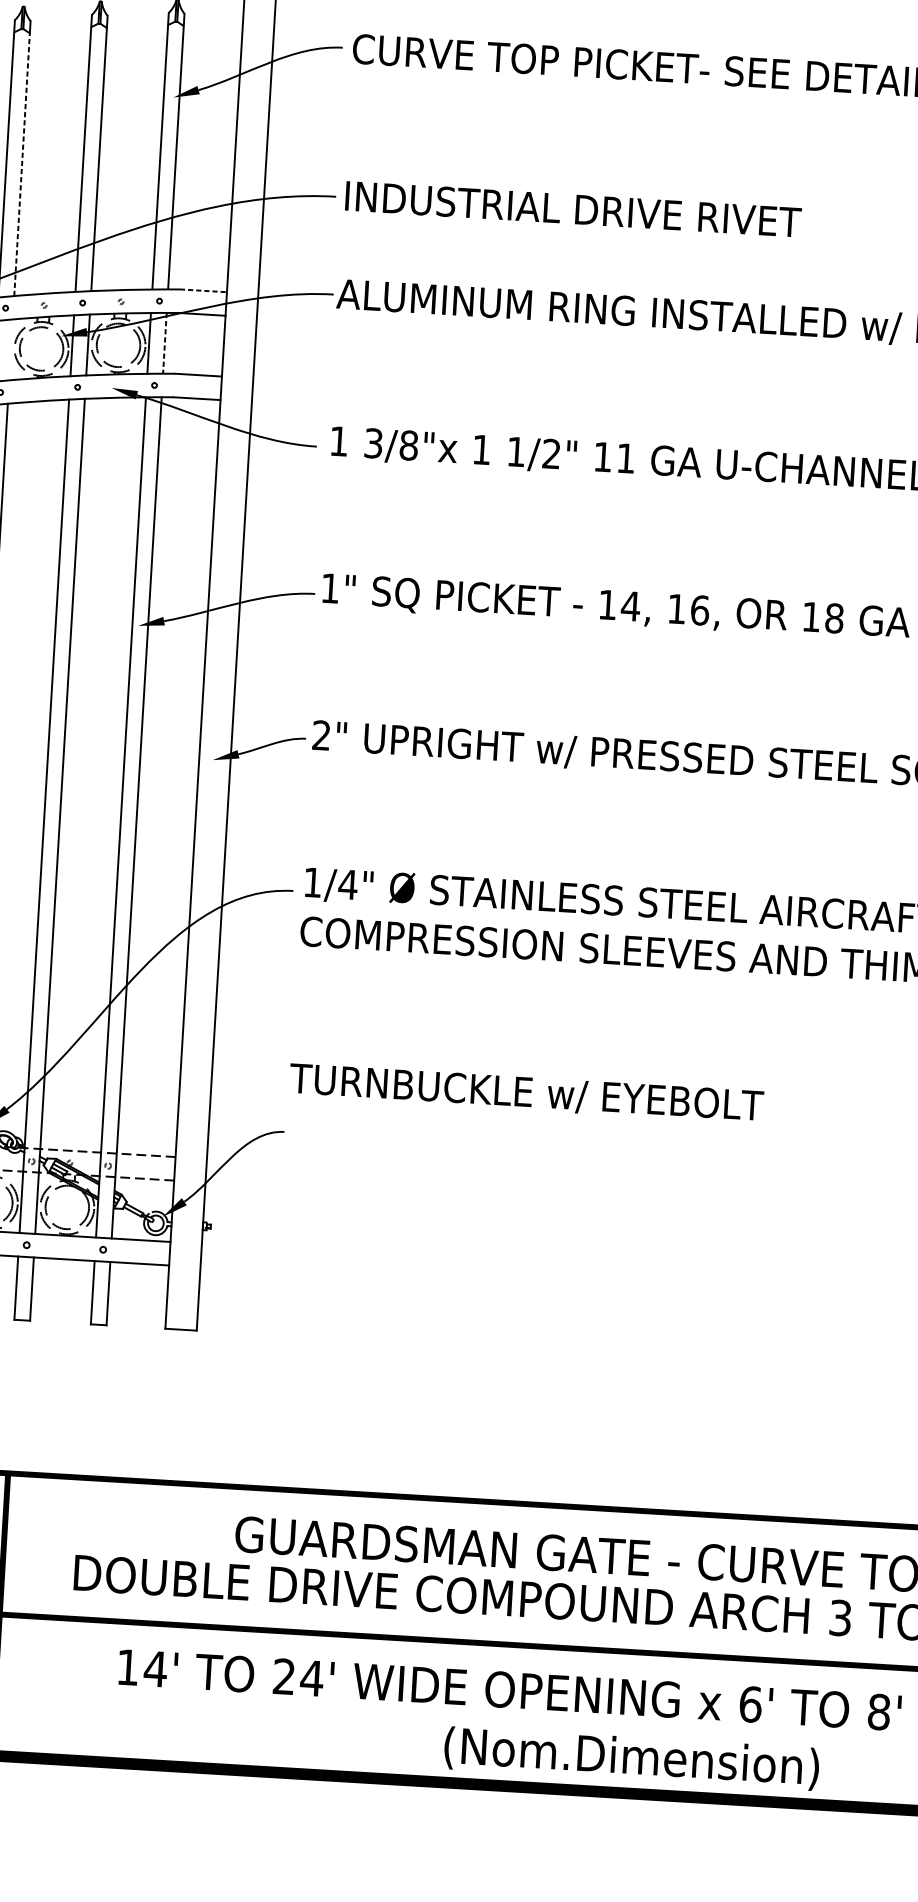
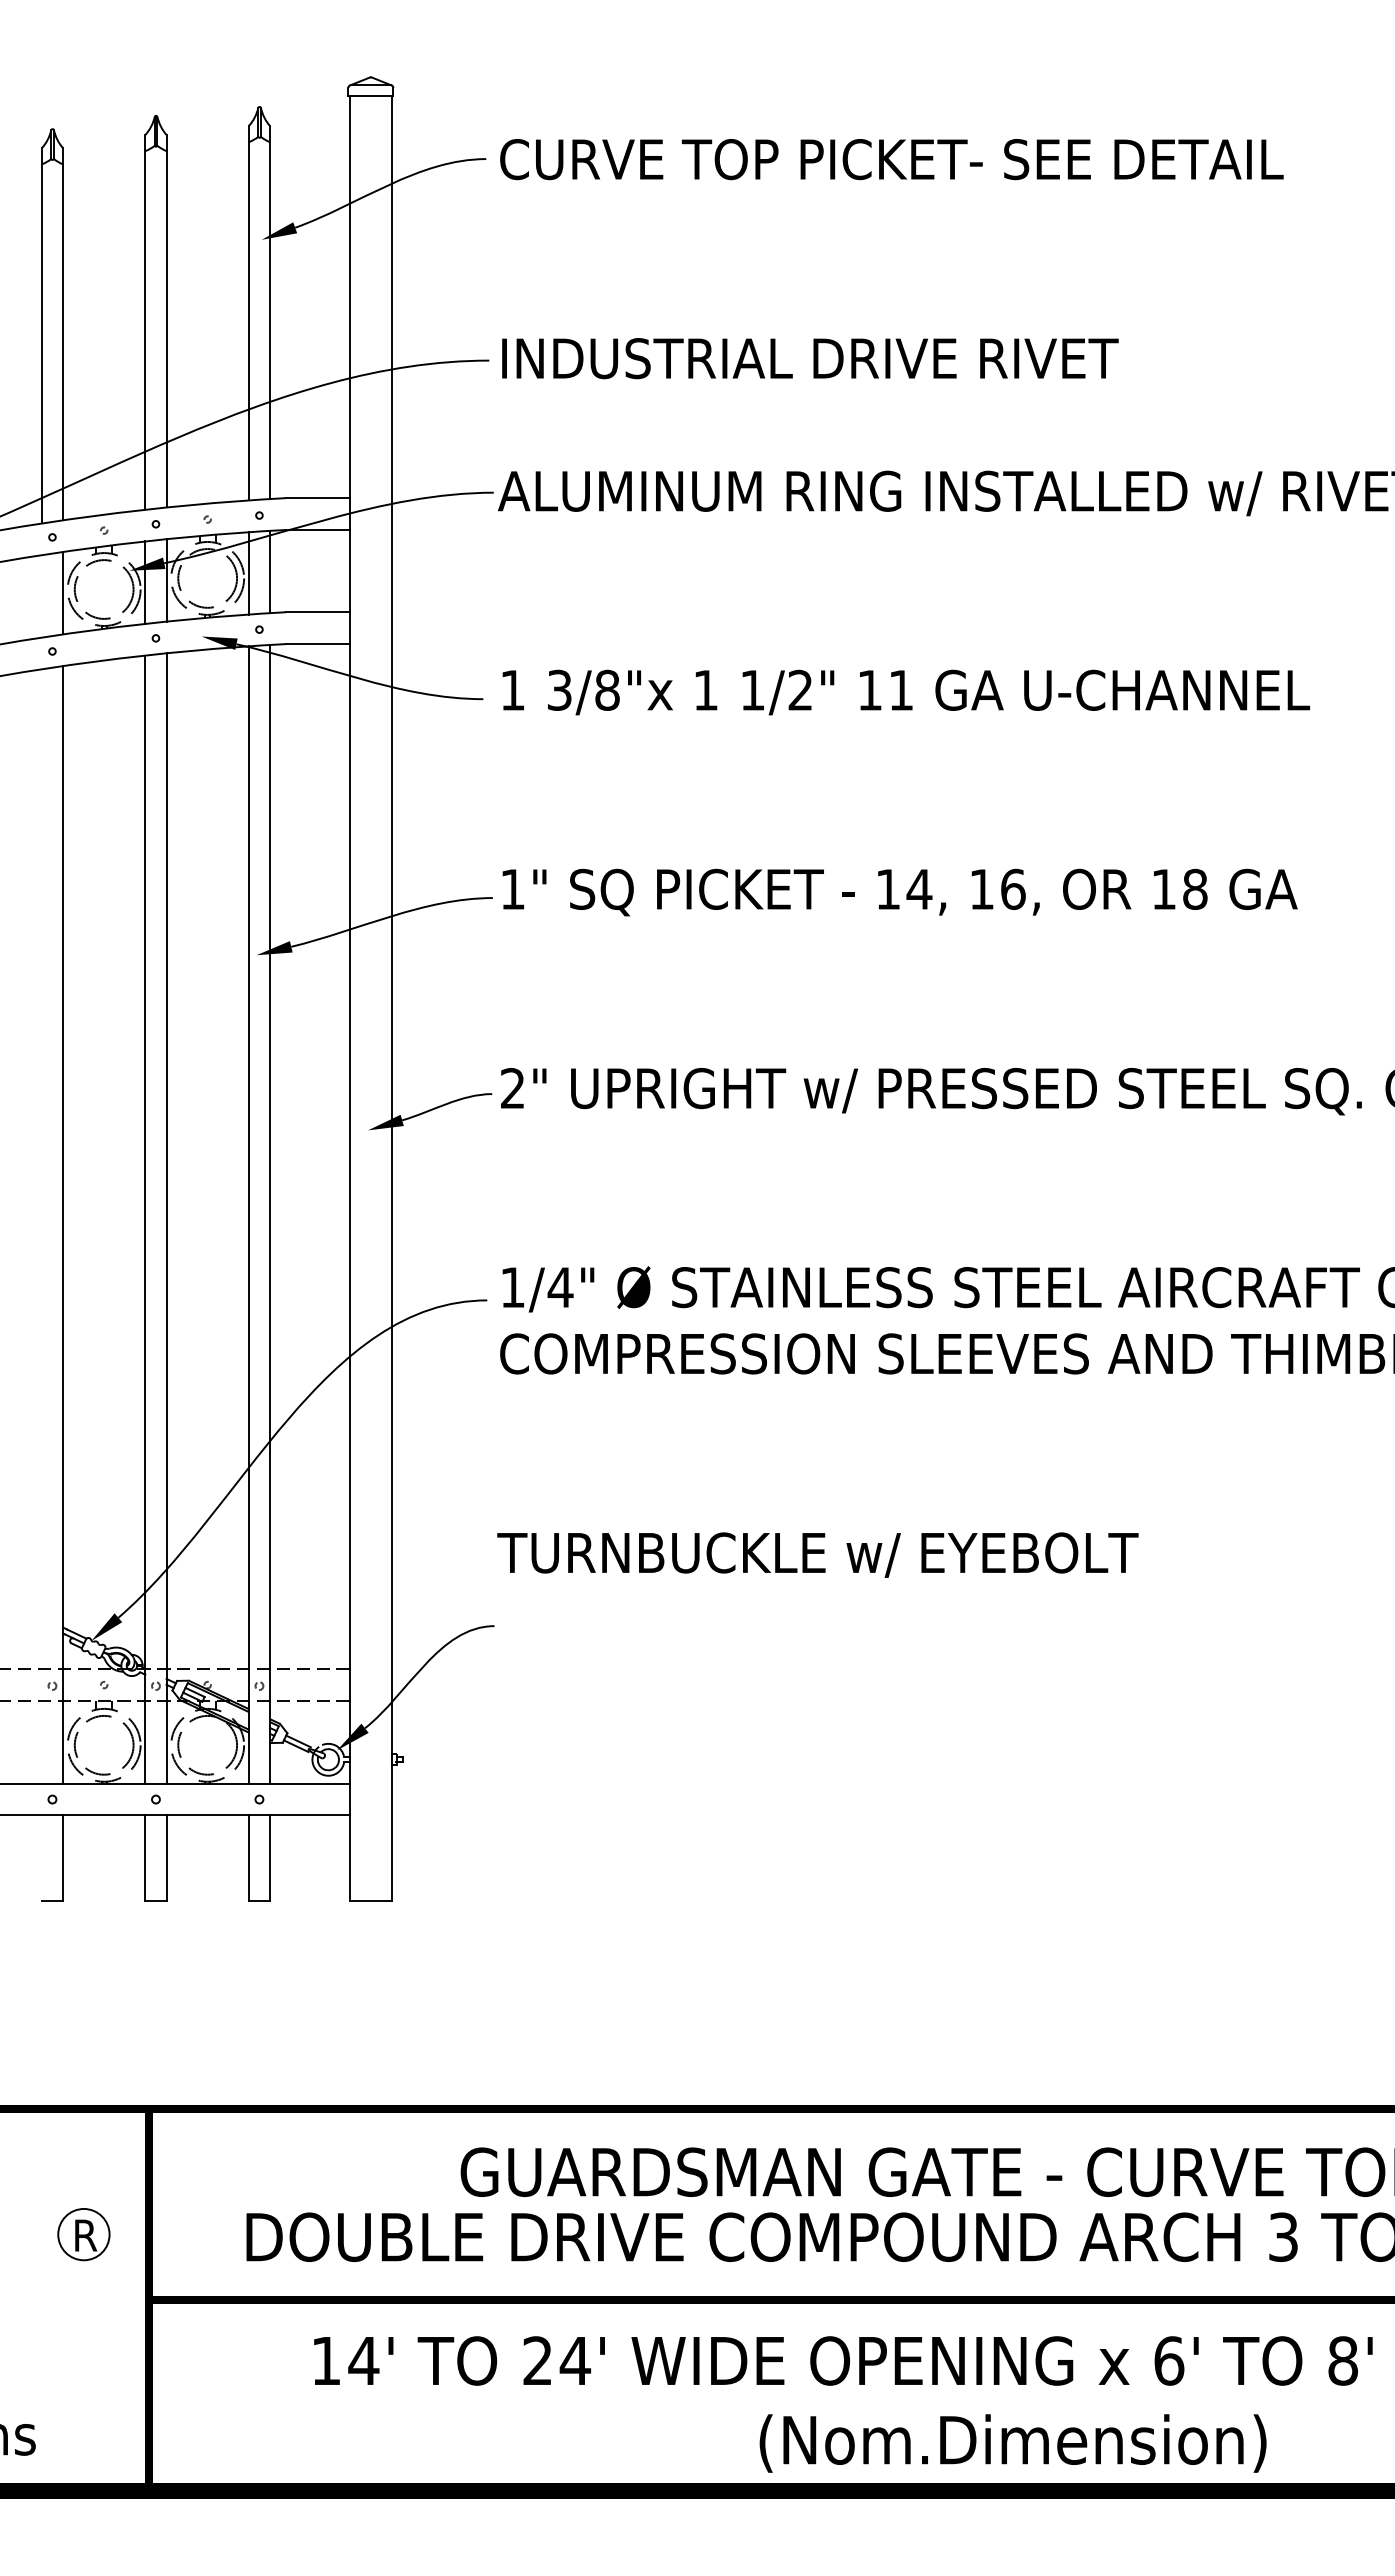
line: (22, 164) -> (63, 342), dashed -> solid
line: (203, 291) -> (317, 498), dashed -> solid
line: (165, 343) -> (270, 572), dashed -> solid
line: (11, 349) -> (63, 592), added

